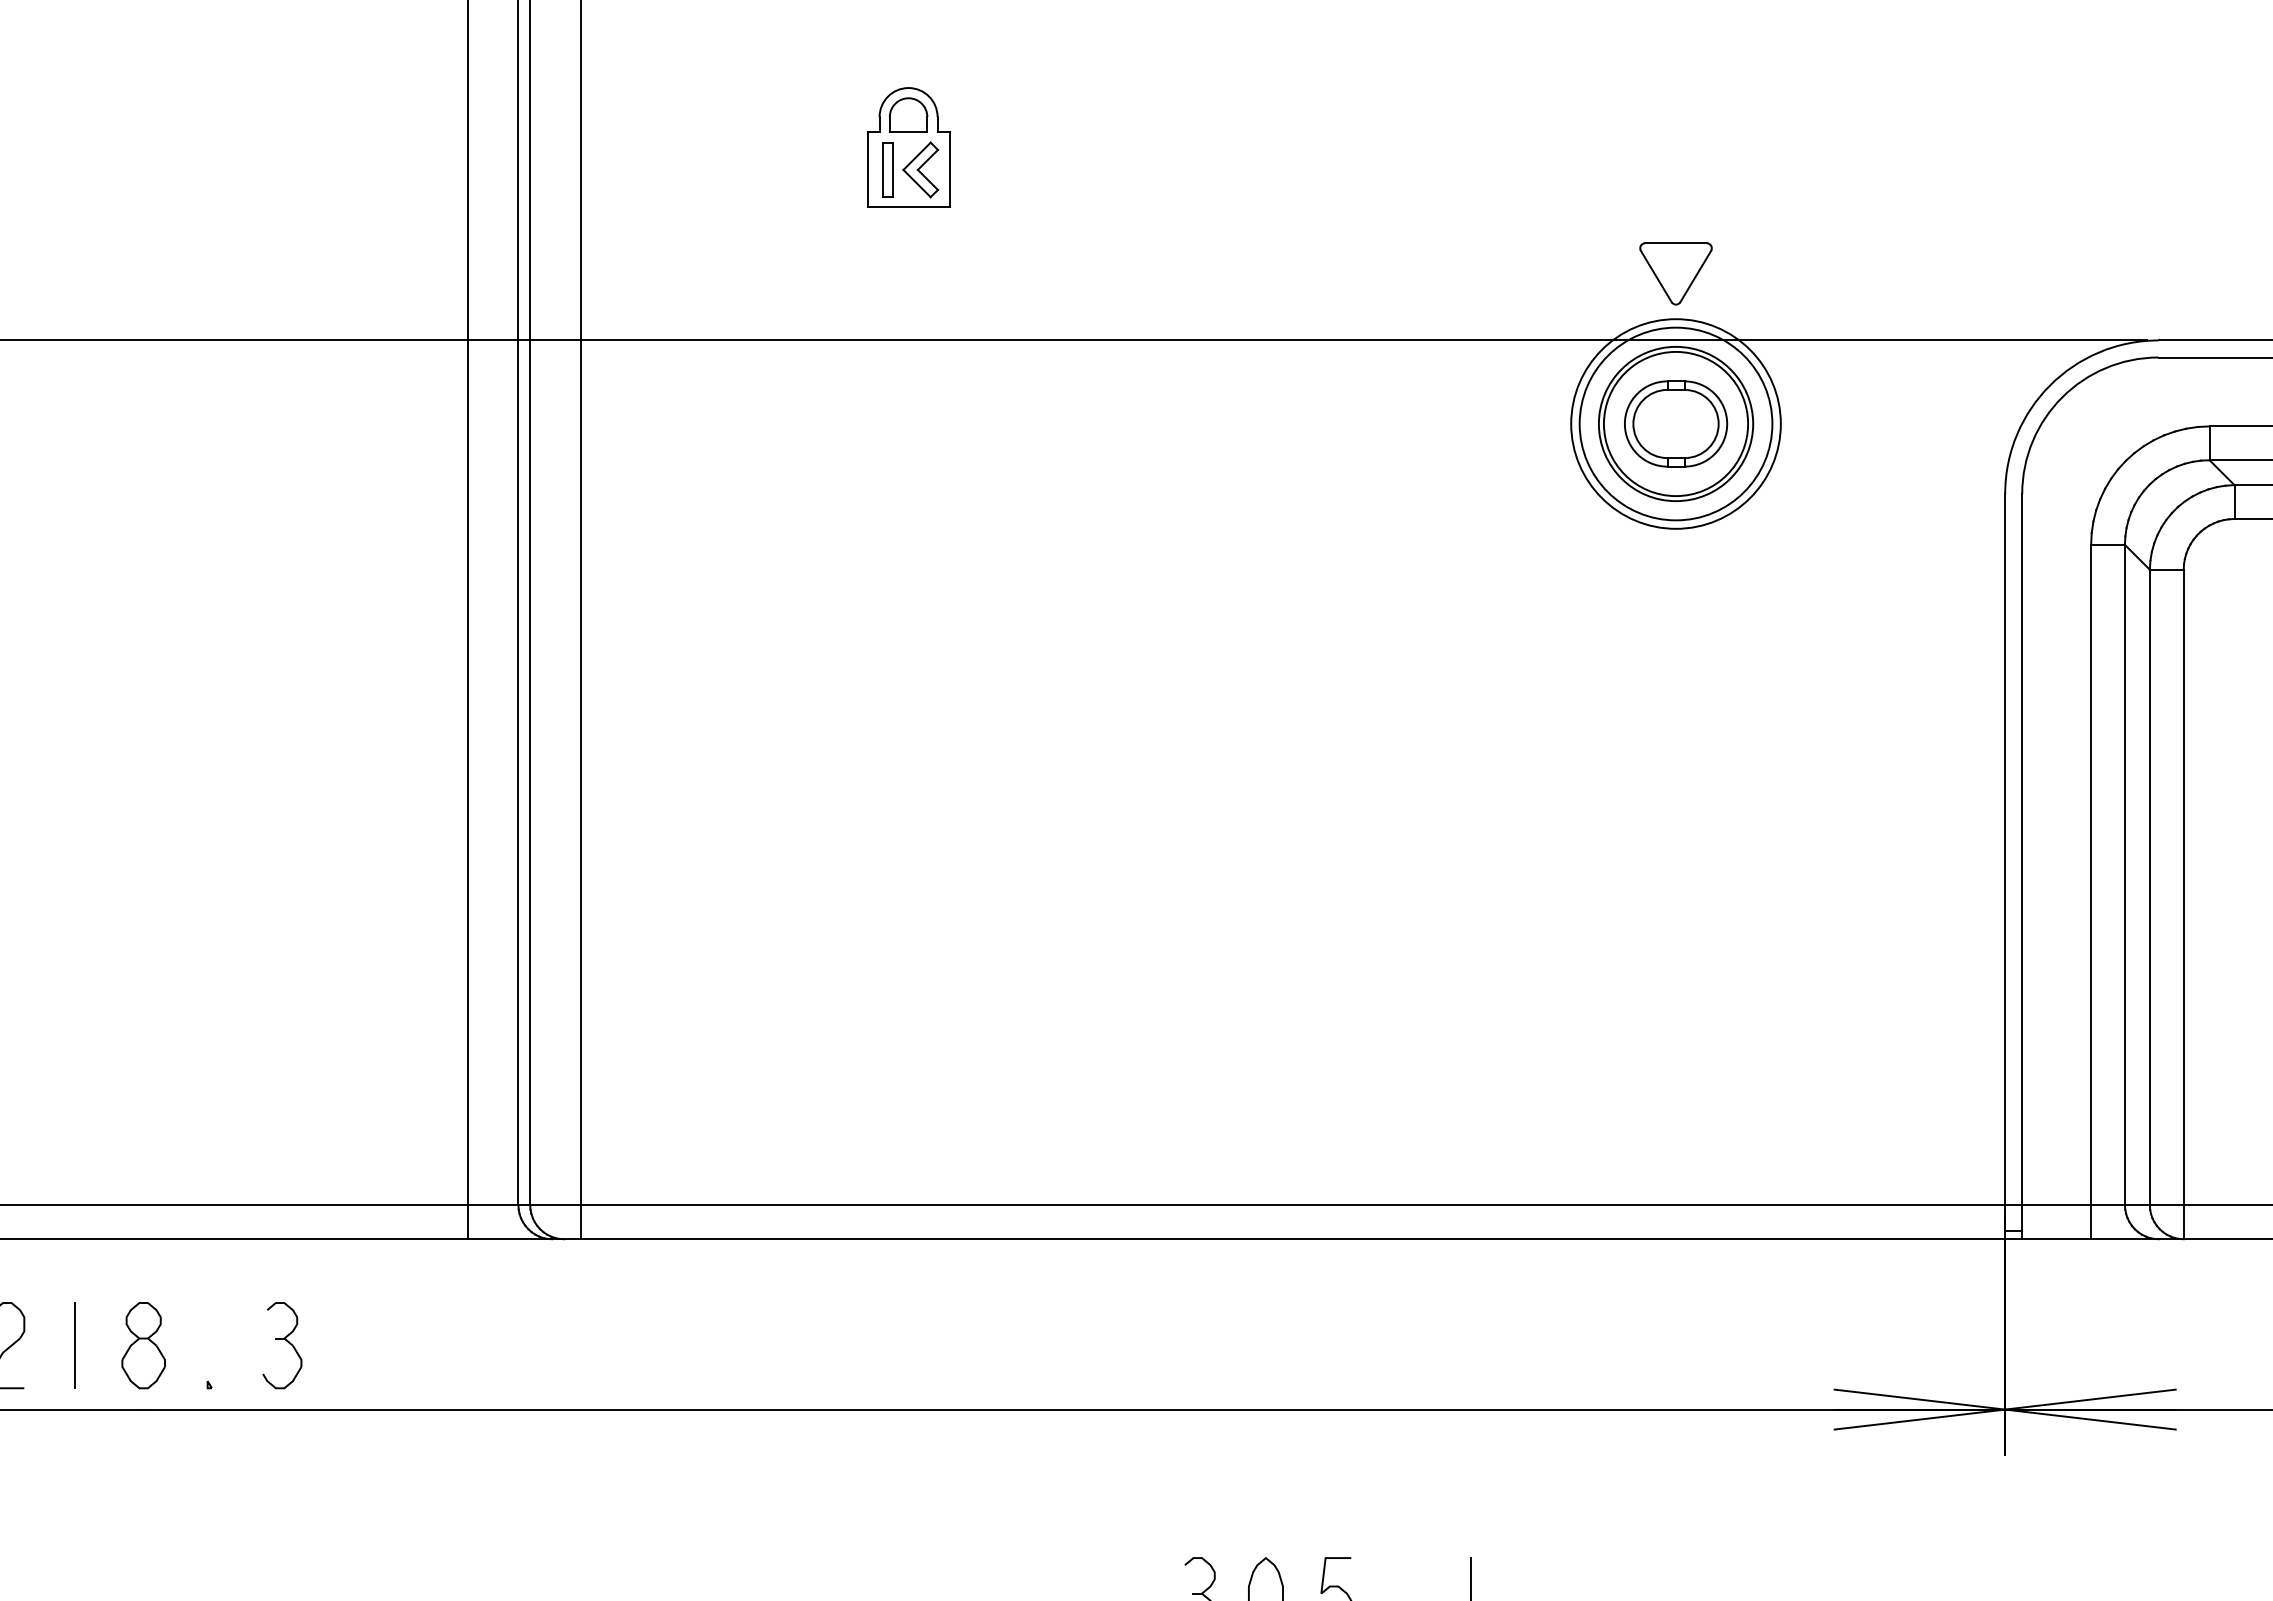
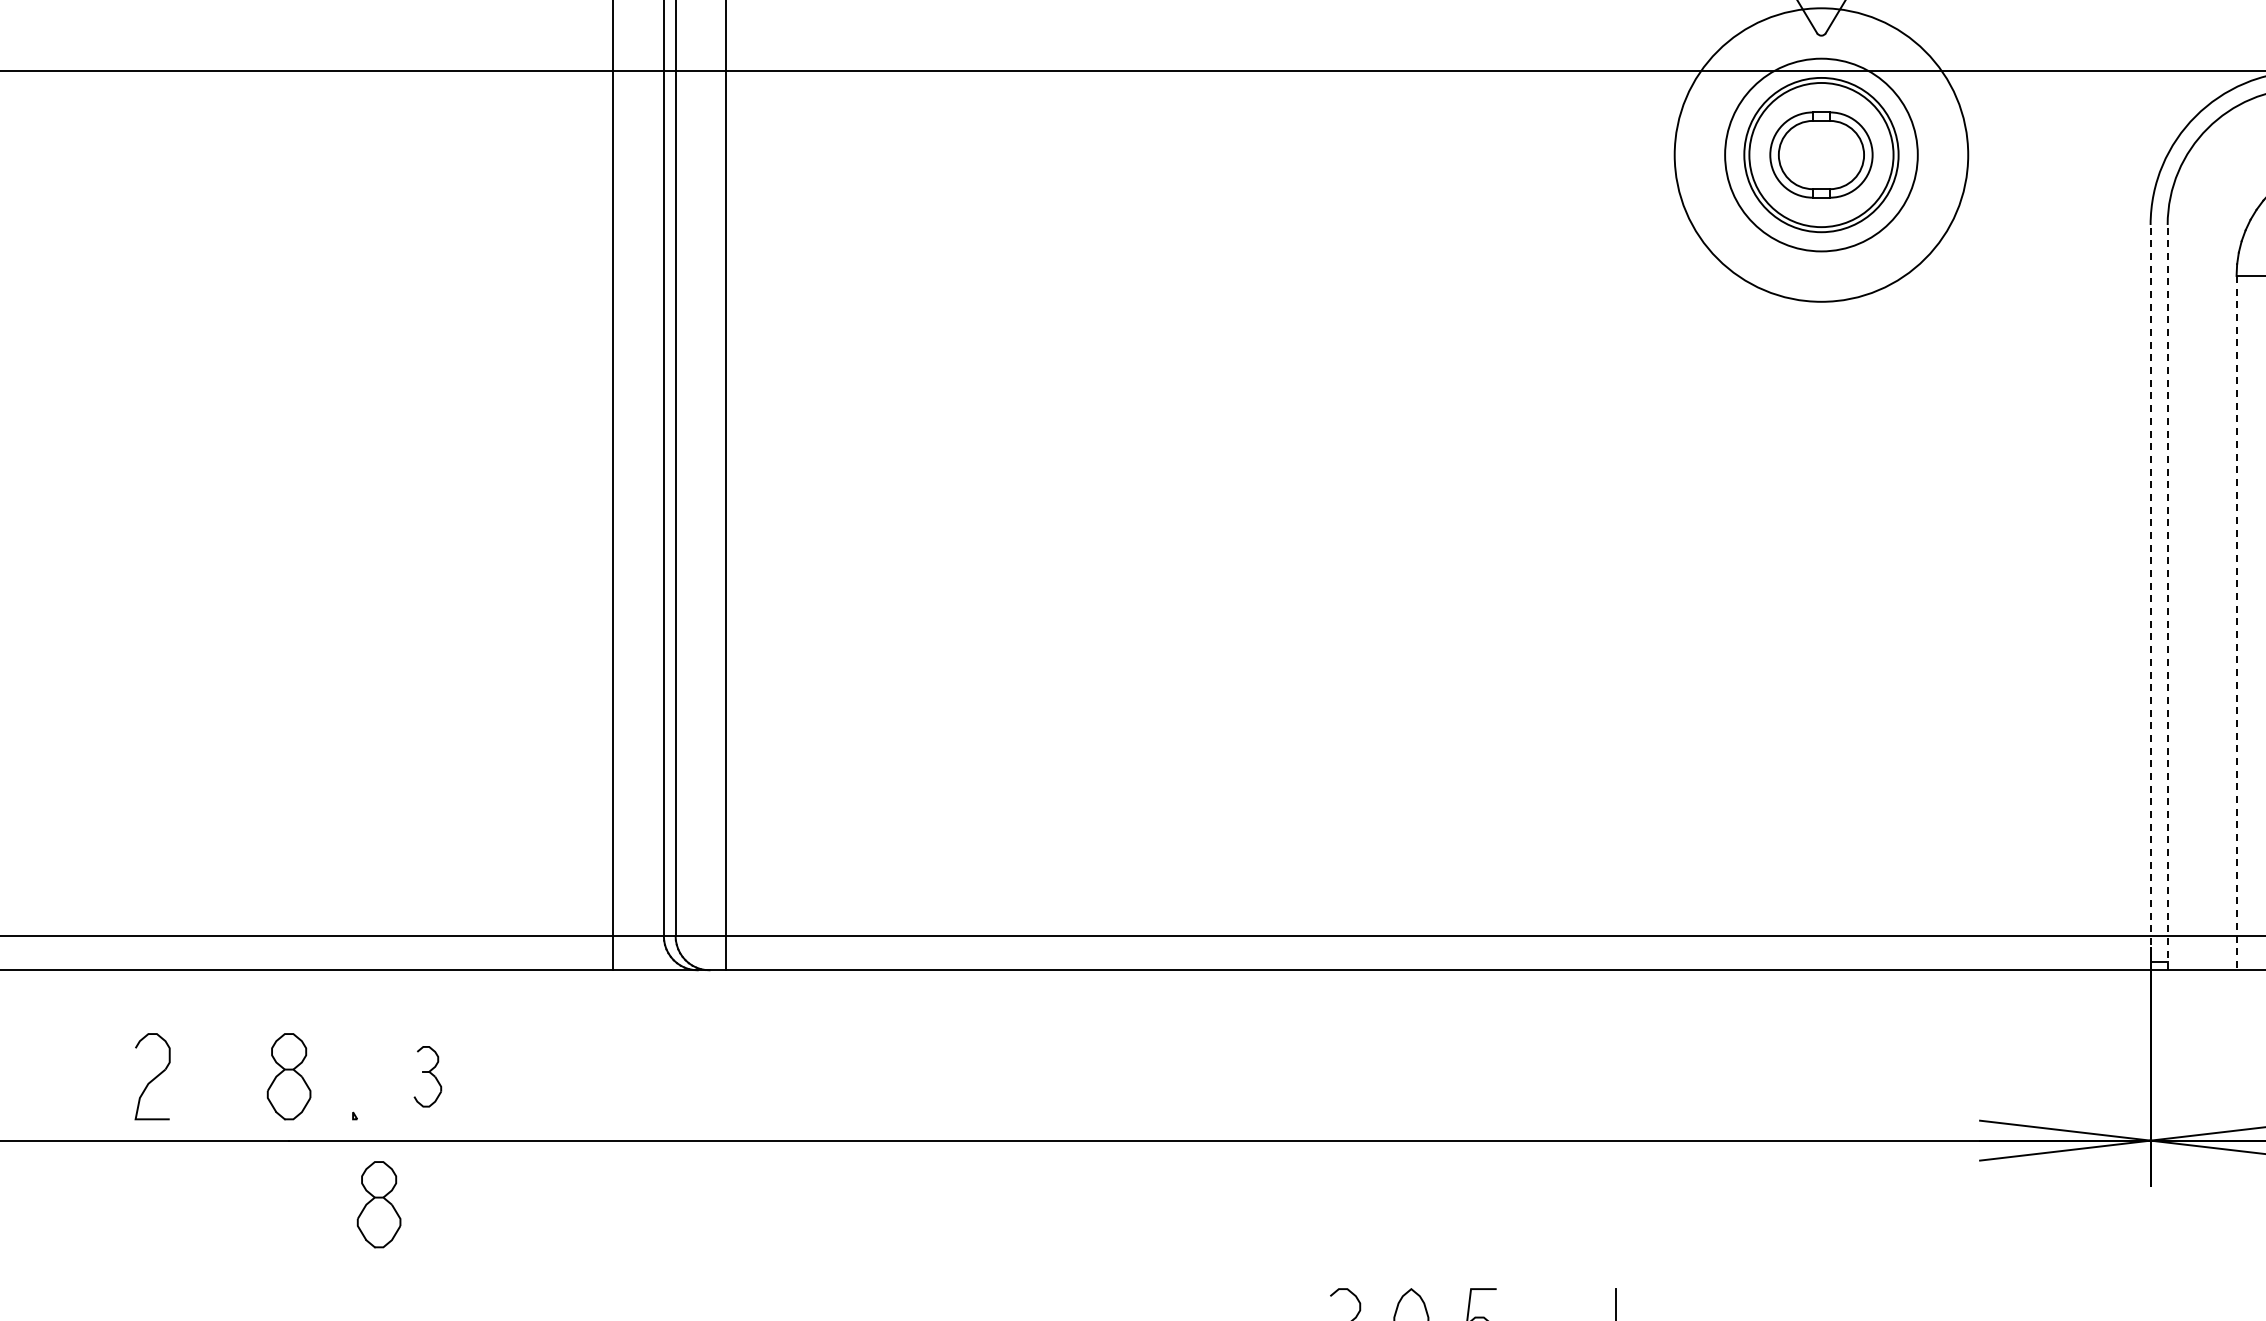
circle: (1675, 423) -> (1820, 154), size x1.4
line: (2005, 866) -> (2150, 597), solid -> dashed
line: (2022, 866) -> (2167, 597), solid -> dashed
line: (2091, 892) -> (2236, 623), solid -> dashed
line: (75, 1345) -> (220, 1076), removed
part: (282, 1345) -> (427, 1076), size x0.7
part: (233, 1473) -> (378, 1204), added

